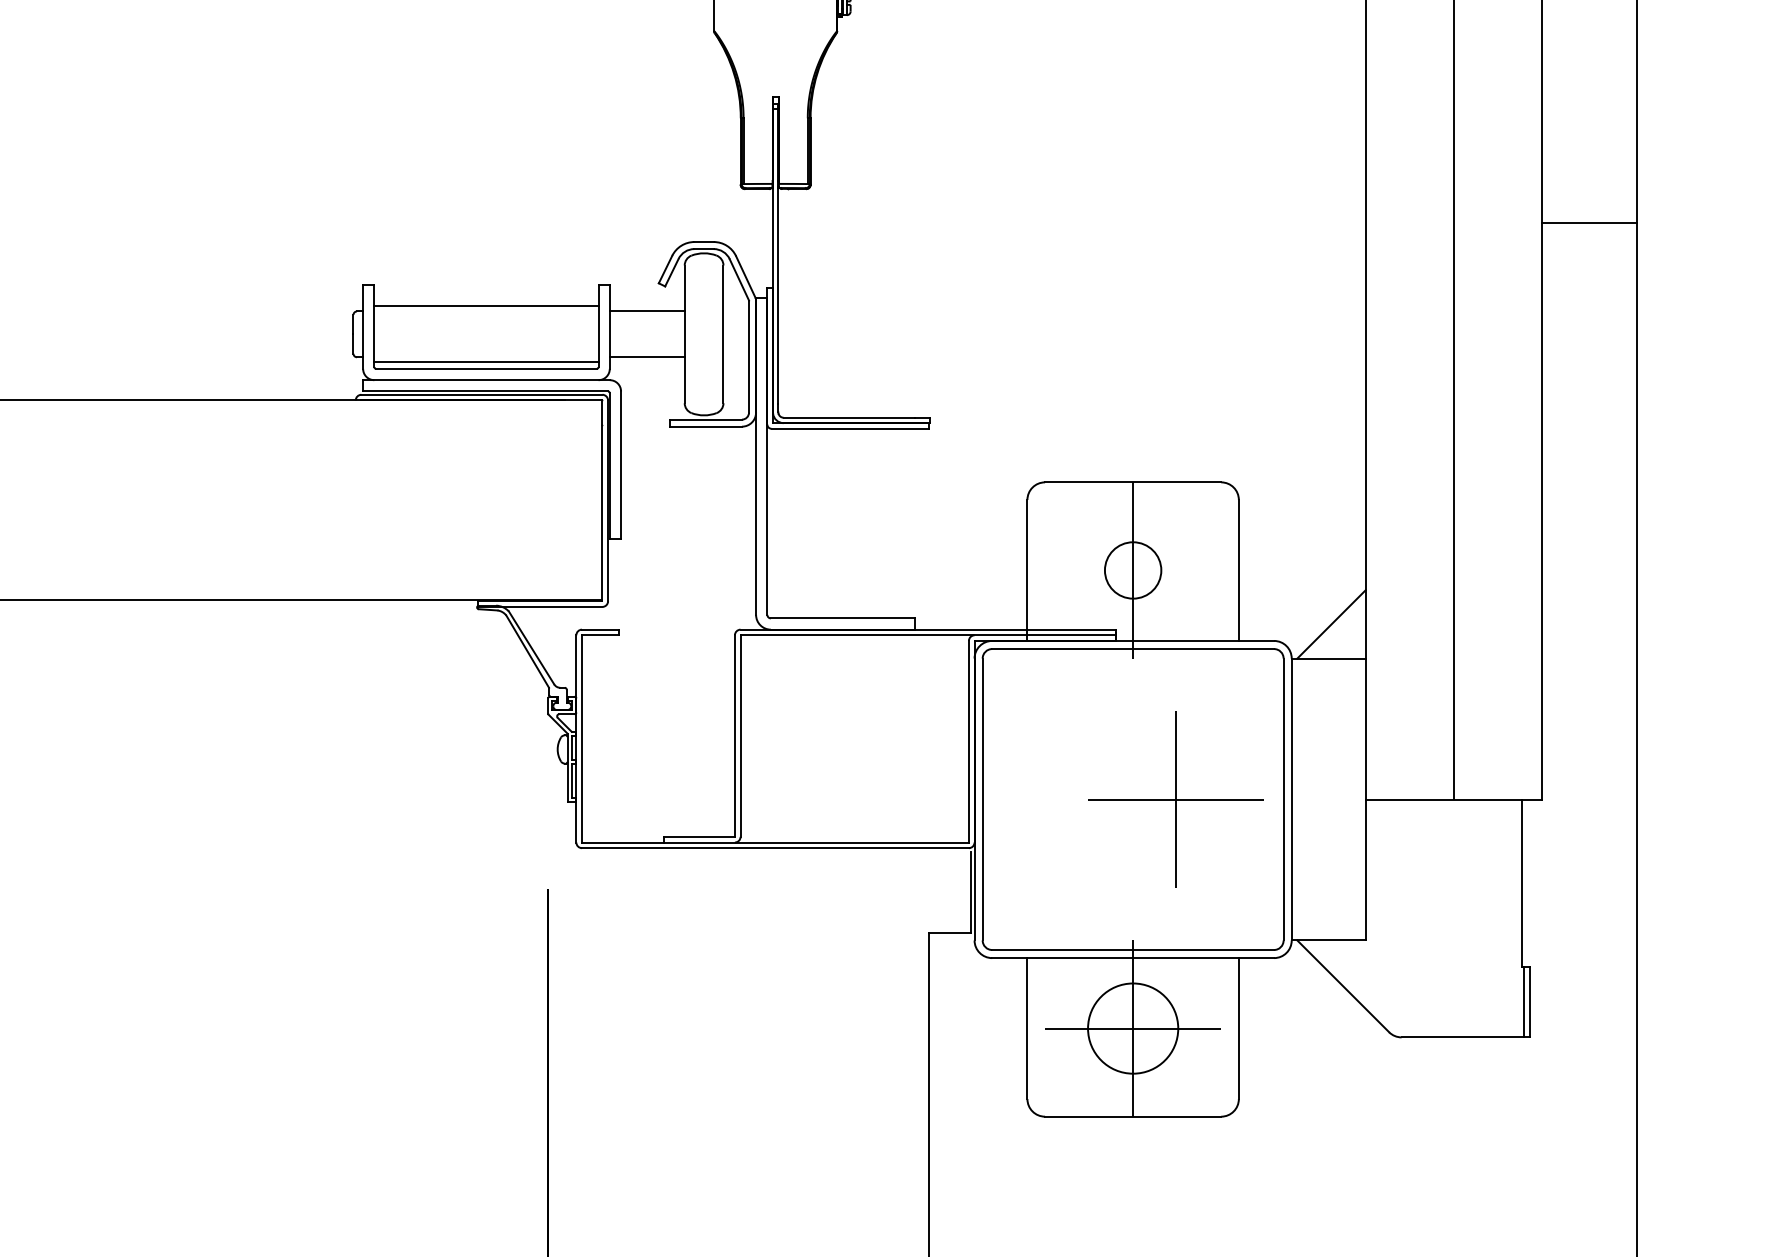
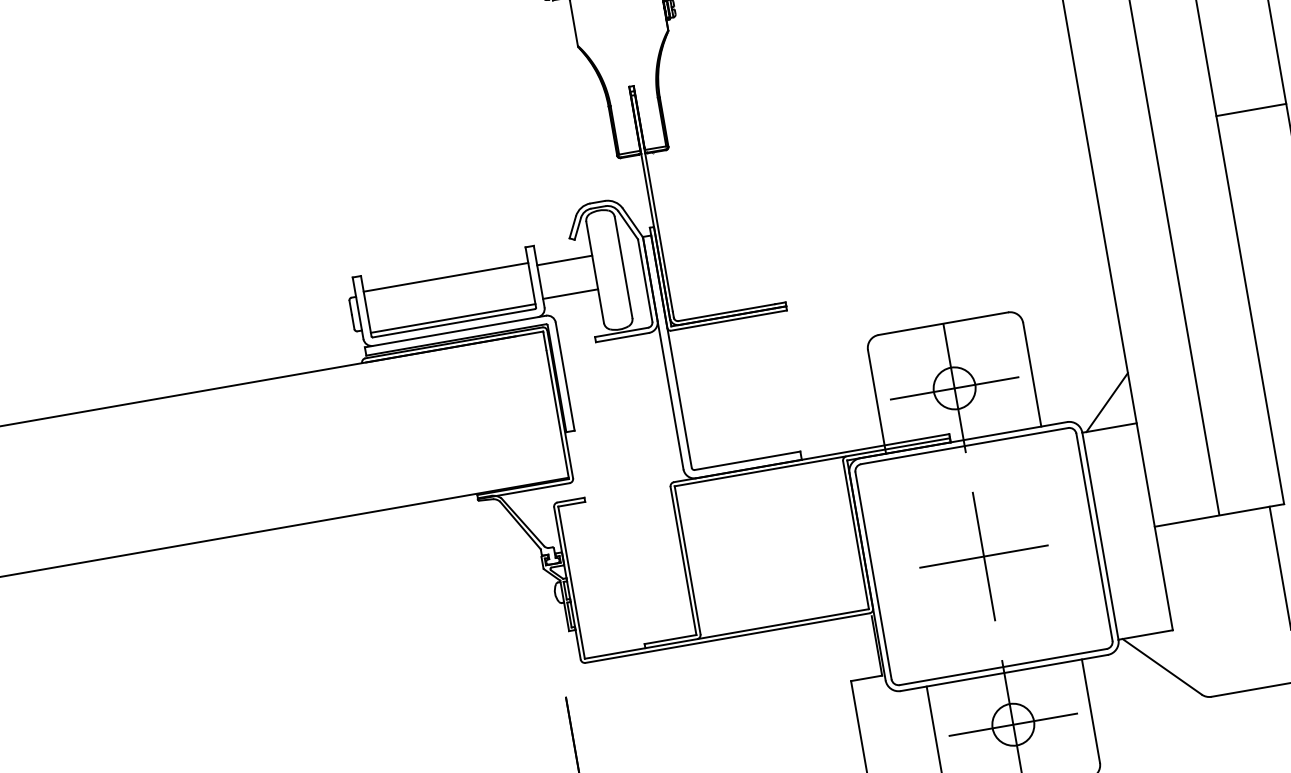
line: (1589, 222) -> (1251, 109), moved
line: (1133, 570) -> (954, 388), added
part: (1175, 799) -> (983, 556), moved
circle: (1132, 1028) -> (1012, 724), size x0.62

